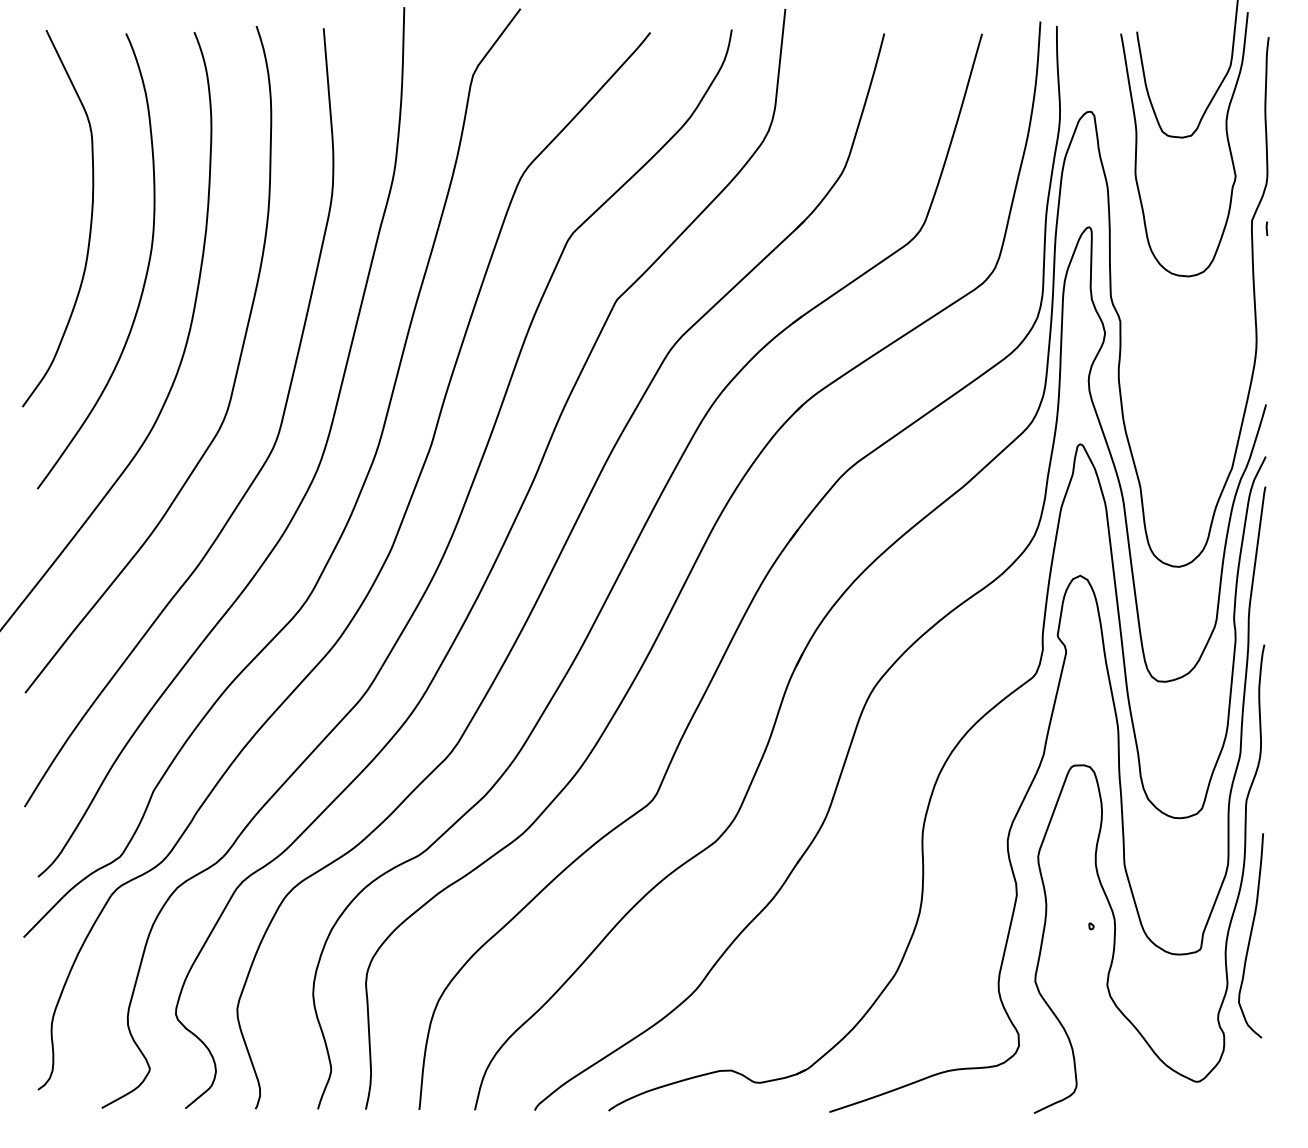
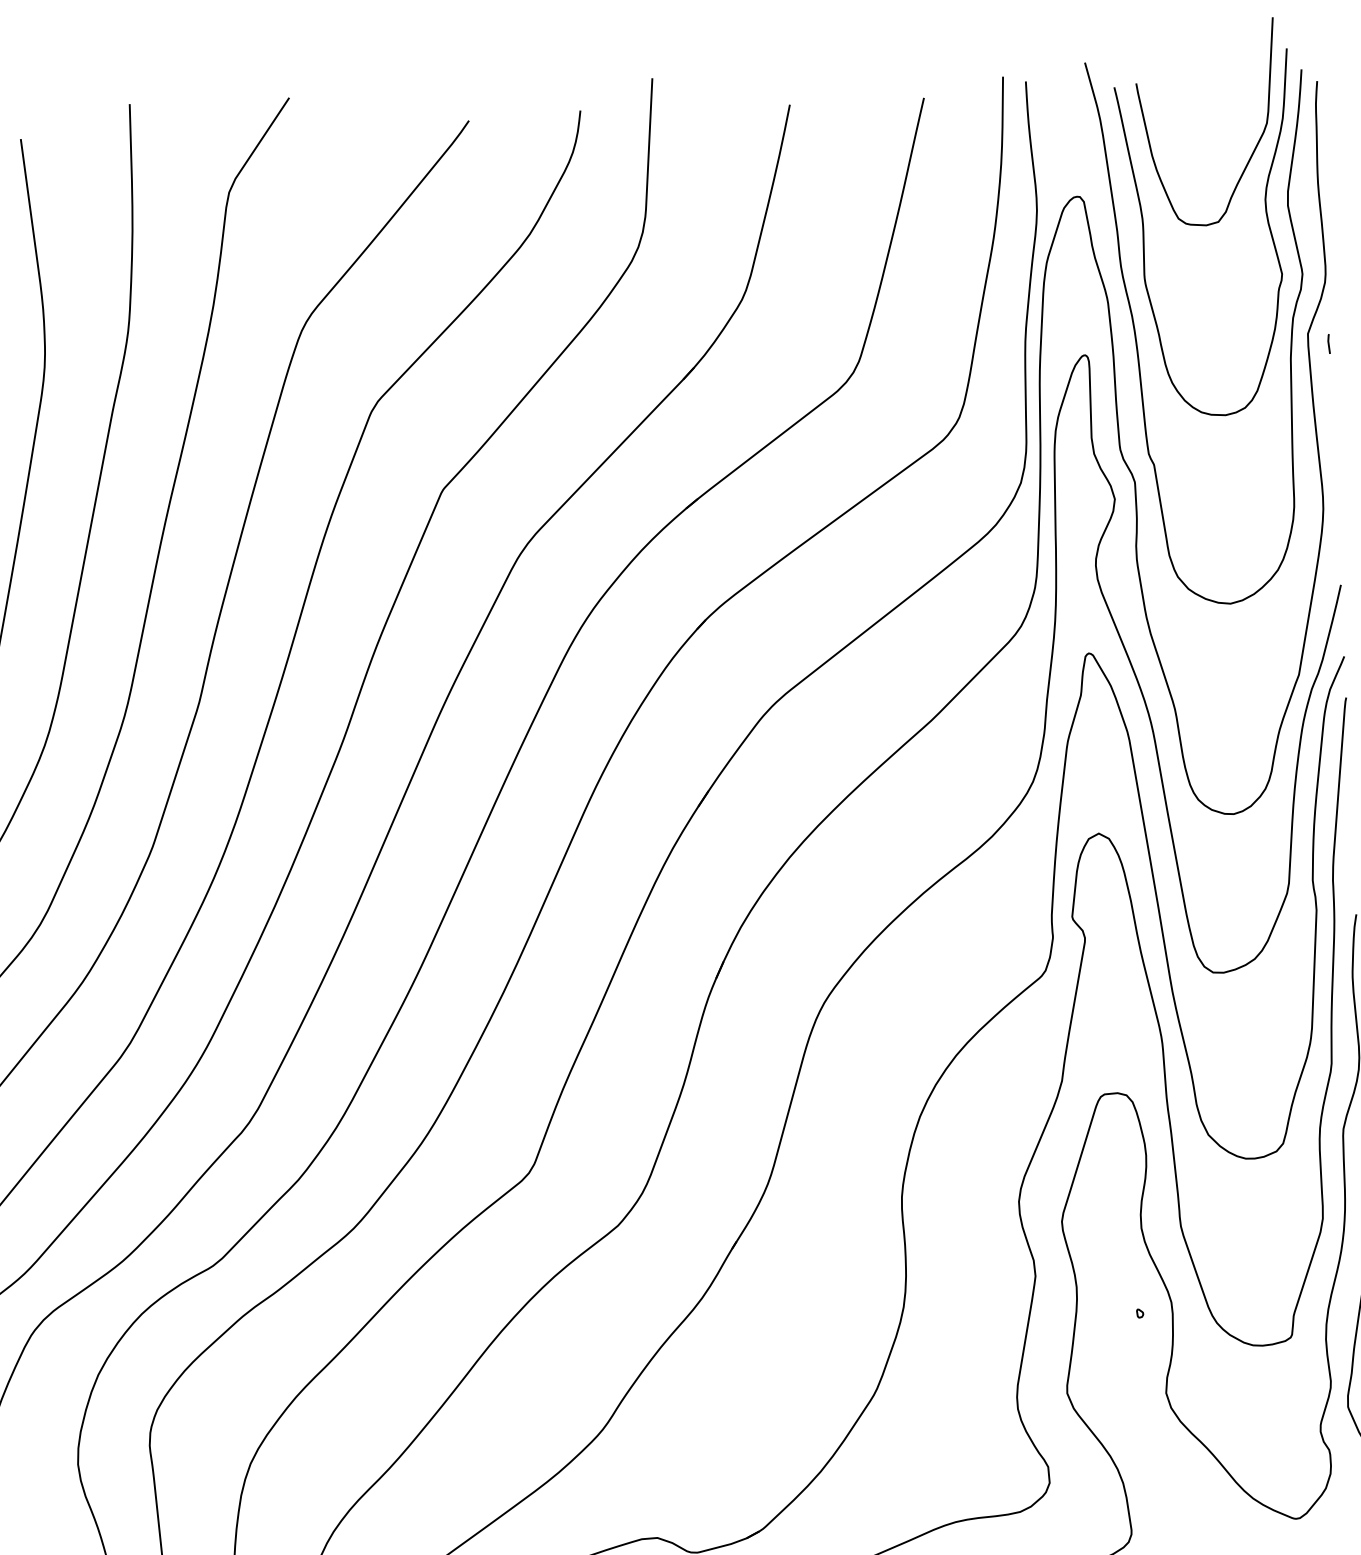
curve: (1128, 223) -> (1138, 347), added

